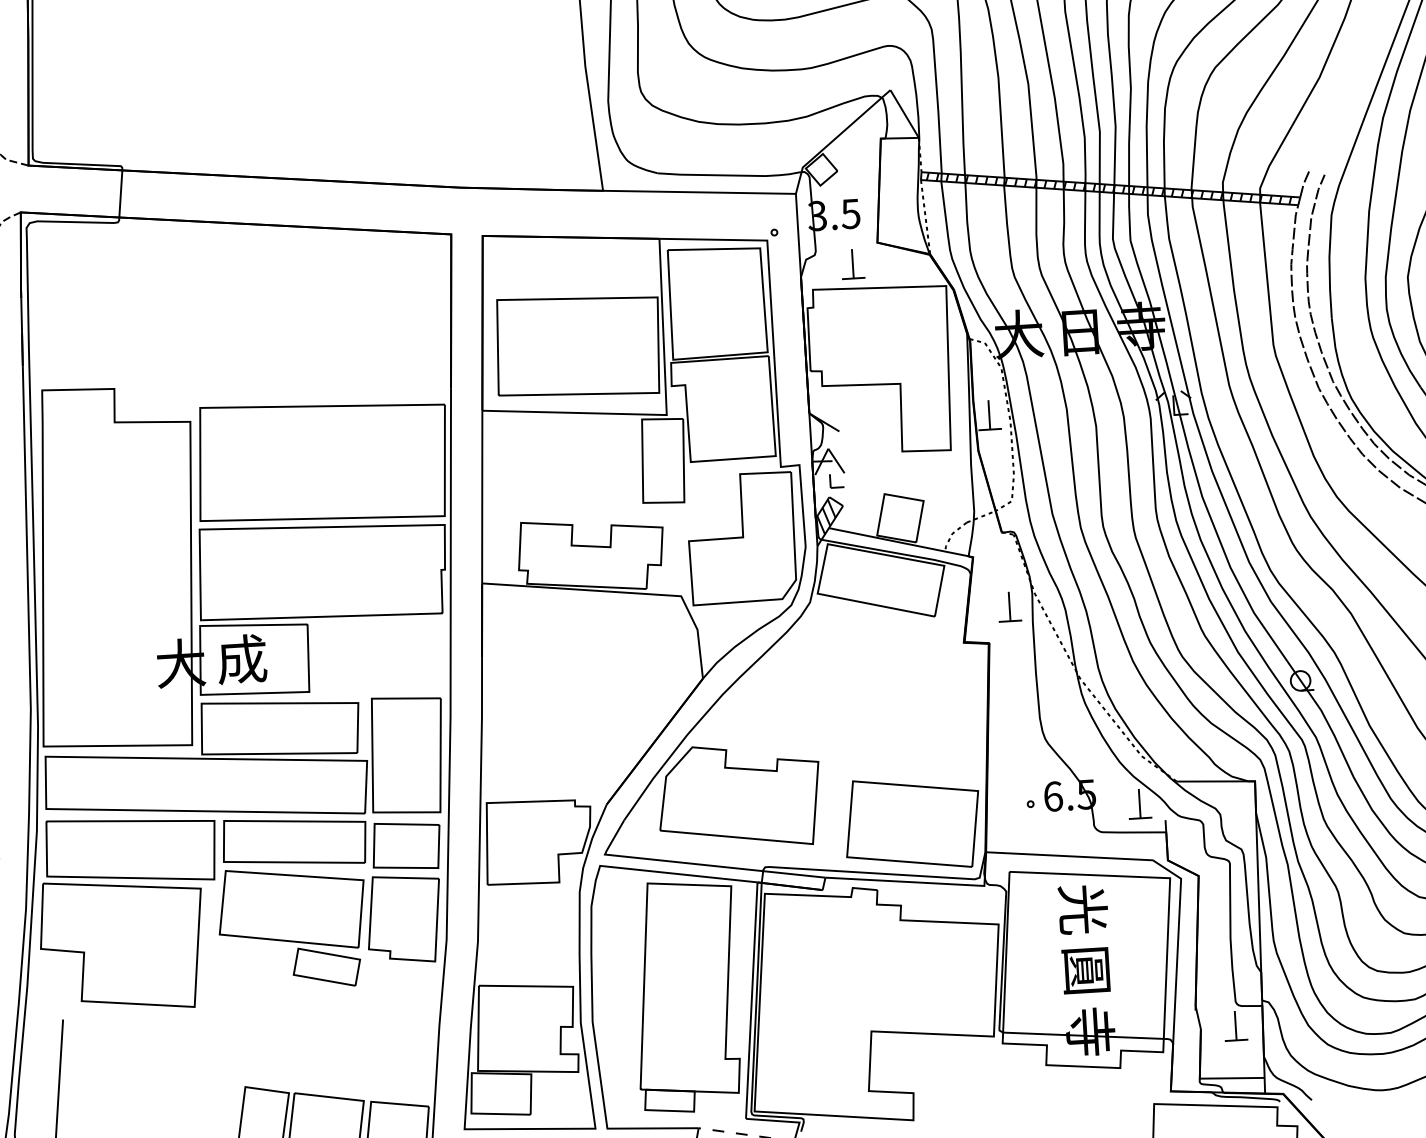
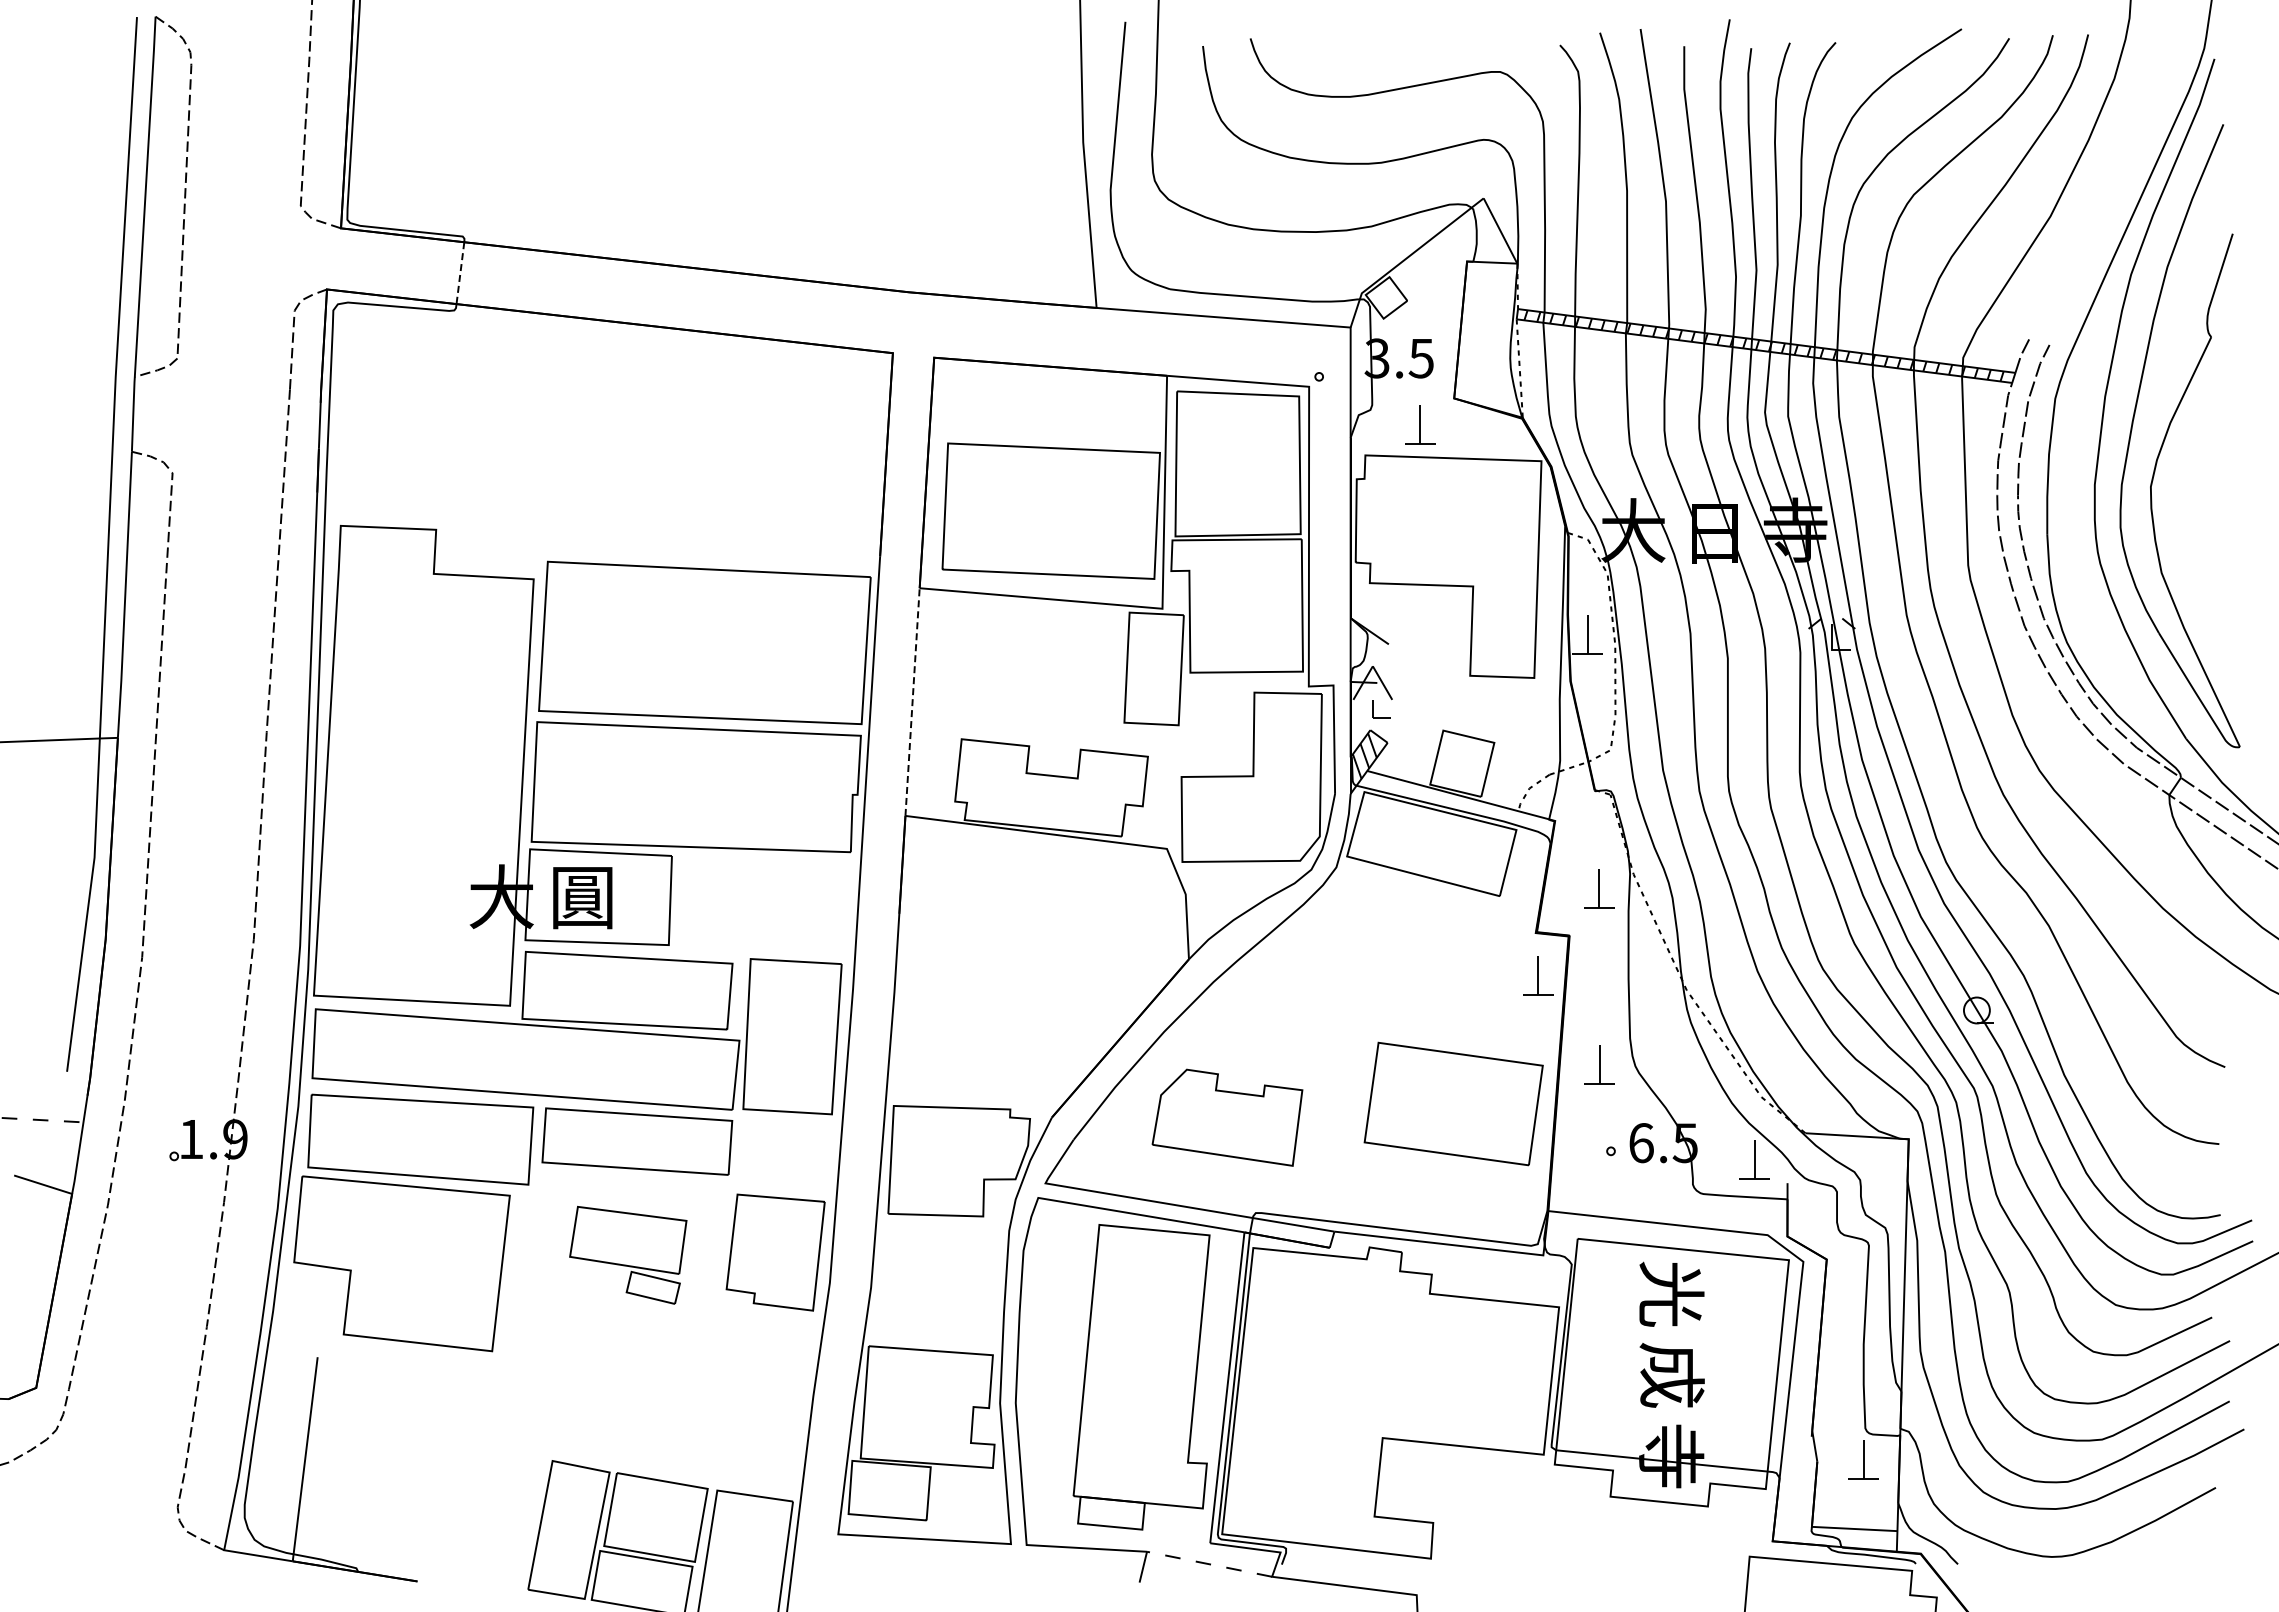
line: (120, 194) -> (460, 273), solid -> dashed
line: (482, 496) -> (912, 701), solid -> dashed
text: (241, 659) -> (582, 896), 成 -> 圓
part: (967, 674) -> (1538, 975), added
part: (1017, 739) -> (1599, 1064), added
part: (739, 796) -> (1227, 1117), size x0.7
part: (912, 823) -> (1453, 1103), moved
part: (406, 845) -> (784, 1155), removed
part: (293, 928) -> (628, 1255), size x0.6
text: (1086, 970) -> (1671, 1375), 圓 -> 成

